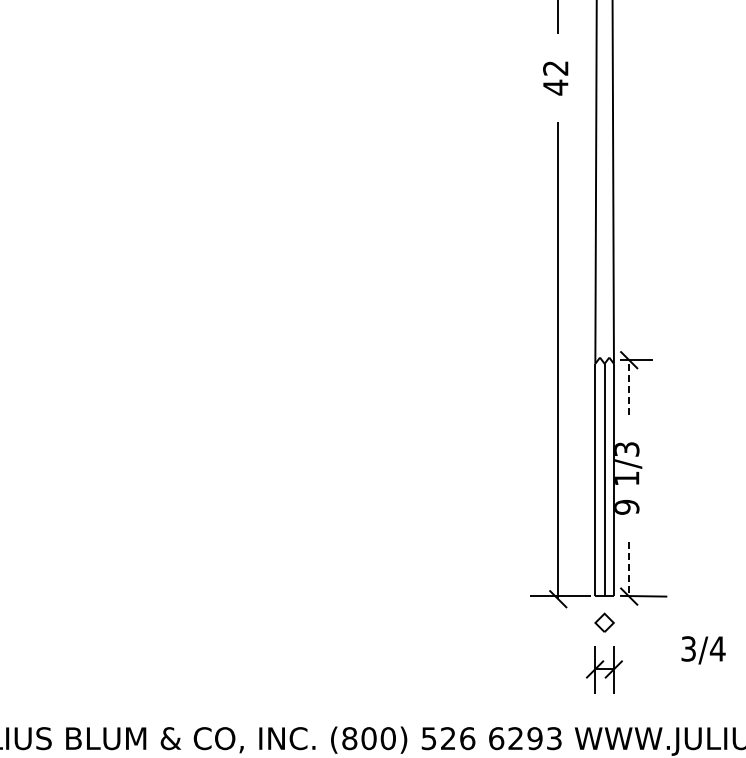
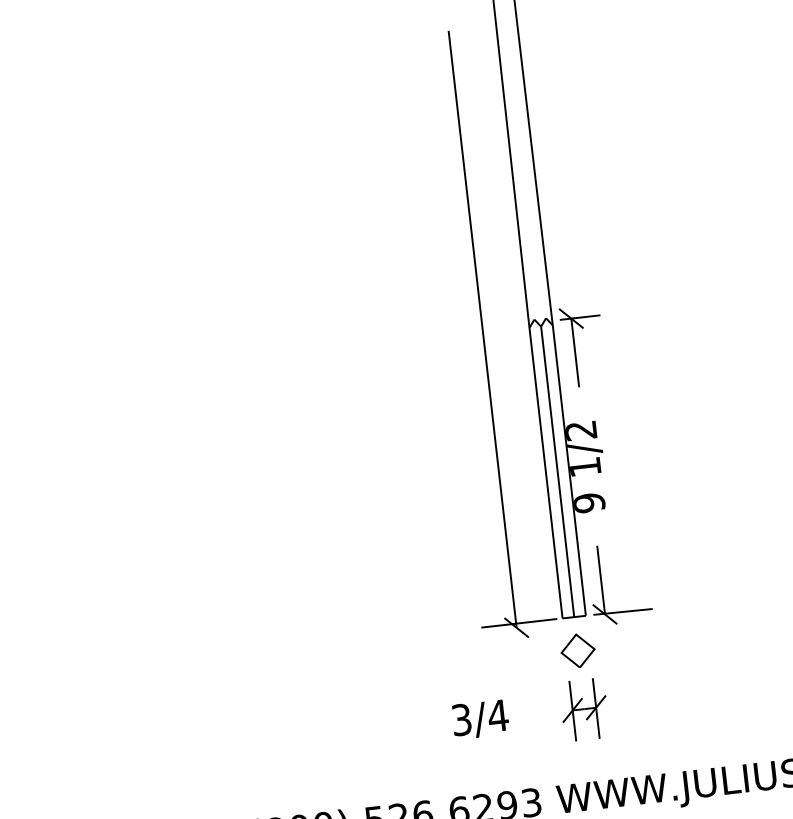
line: (629, 387) -> (575, 352), dashed -> solid
text: (627, 449) -> (581, 430), 1/3 -> 1/2
line: (629, 569) -> (601, 580), dashed -> solid
part: (604, 622) -> (577, 650), size x1.43
text: (703, 650) -> (480, 719), moved

